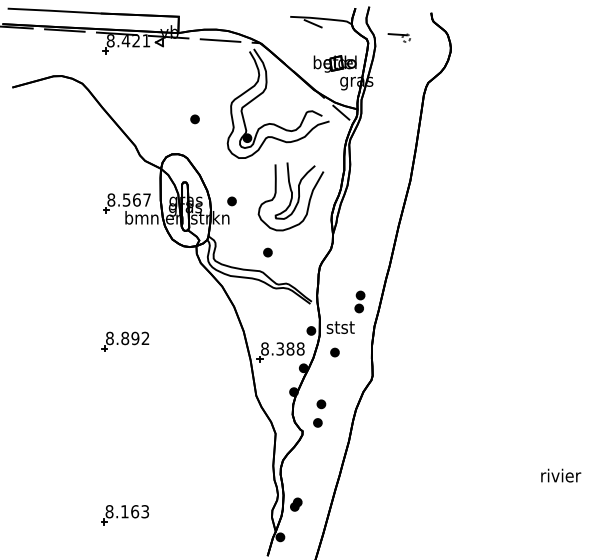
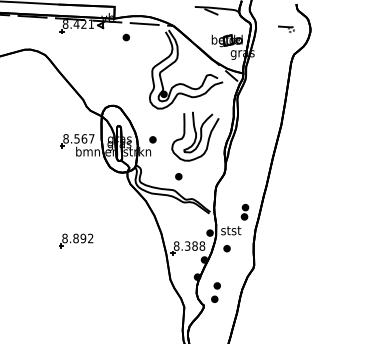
part: (398, 37) -> (285, 29), moved
part: (194, 119) -> (125, 37), moved

